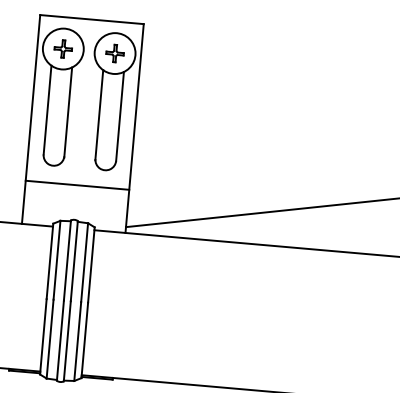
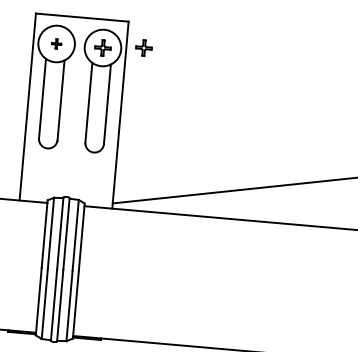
part: (63, 48) -> (56, 43), size x0.6
part: (160, 52) -> (143, 47), added
line: (76, 184) -> (68, 165), removed

